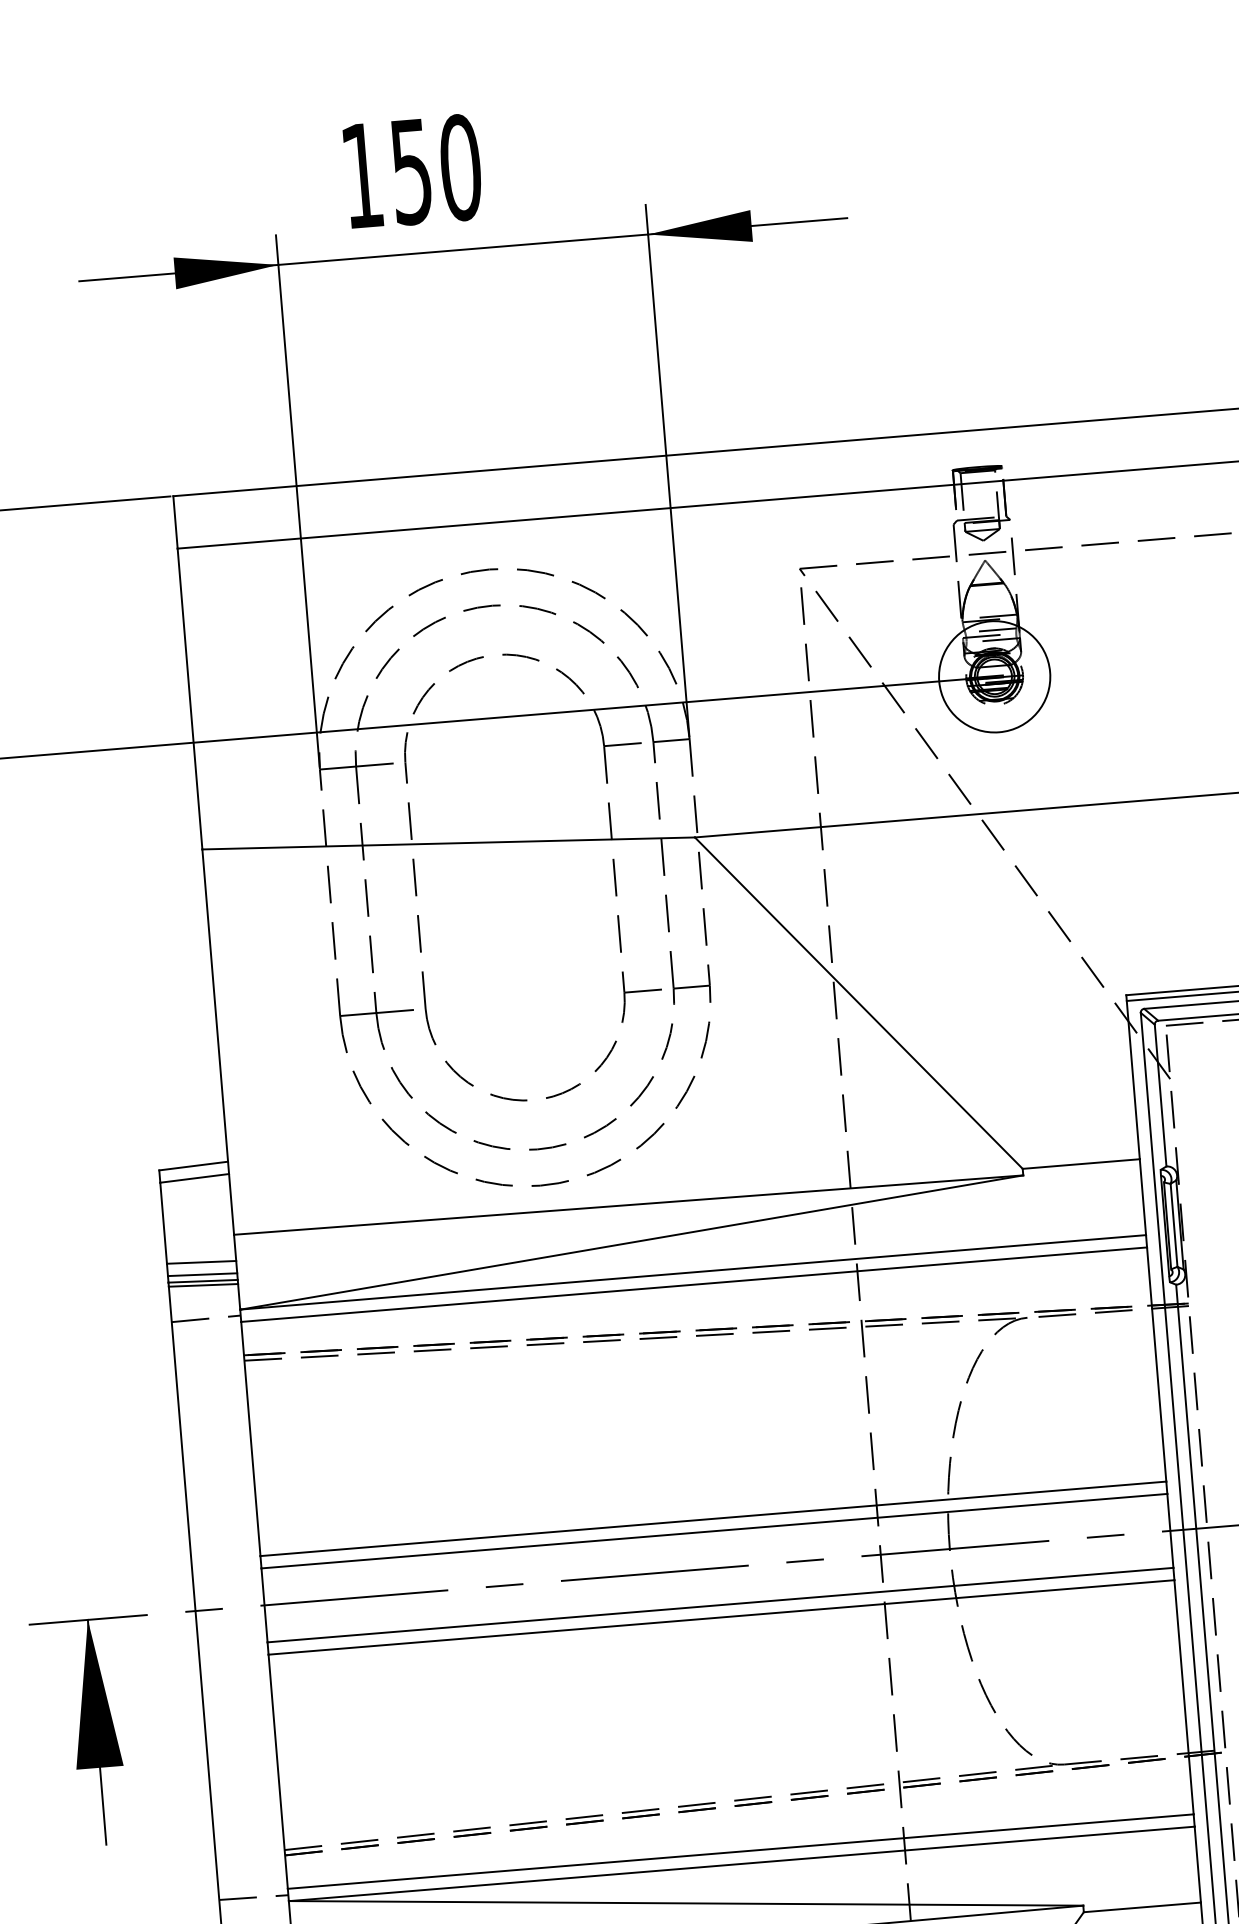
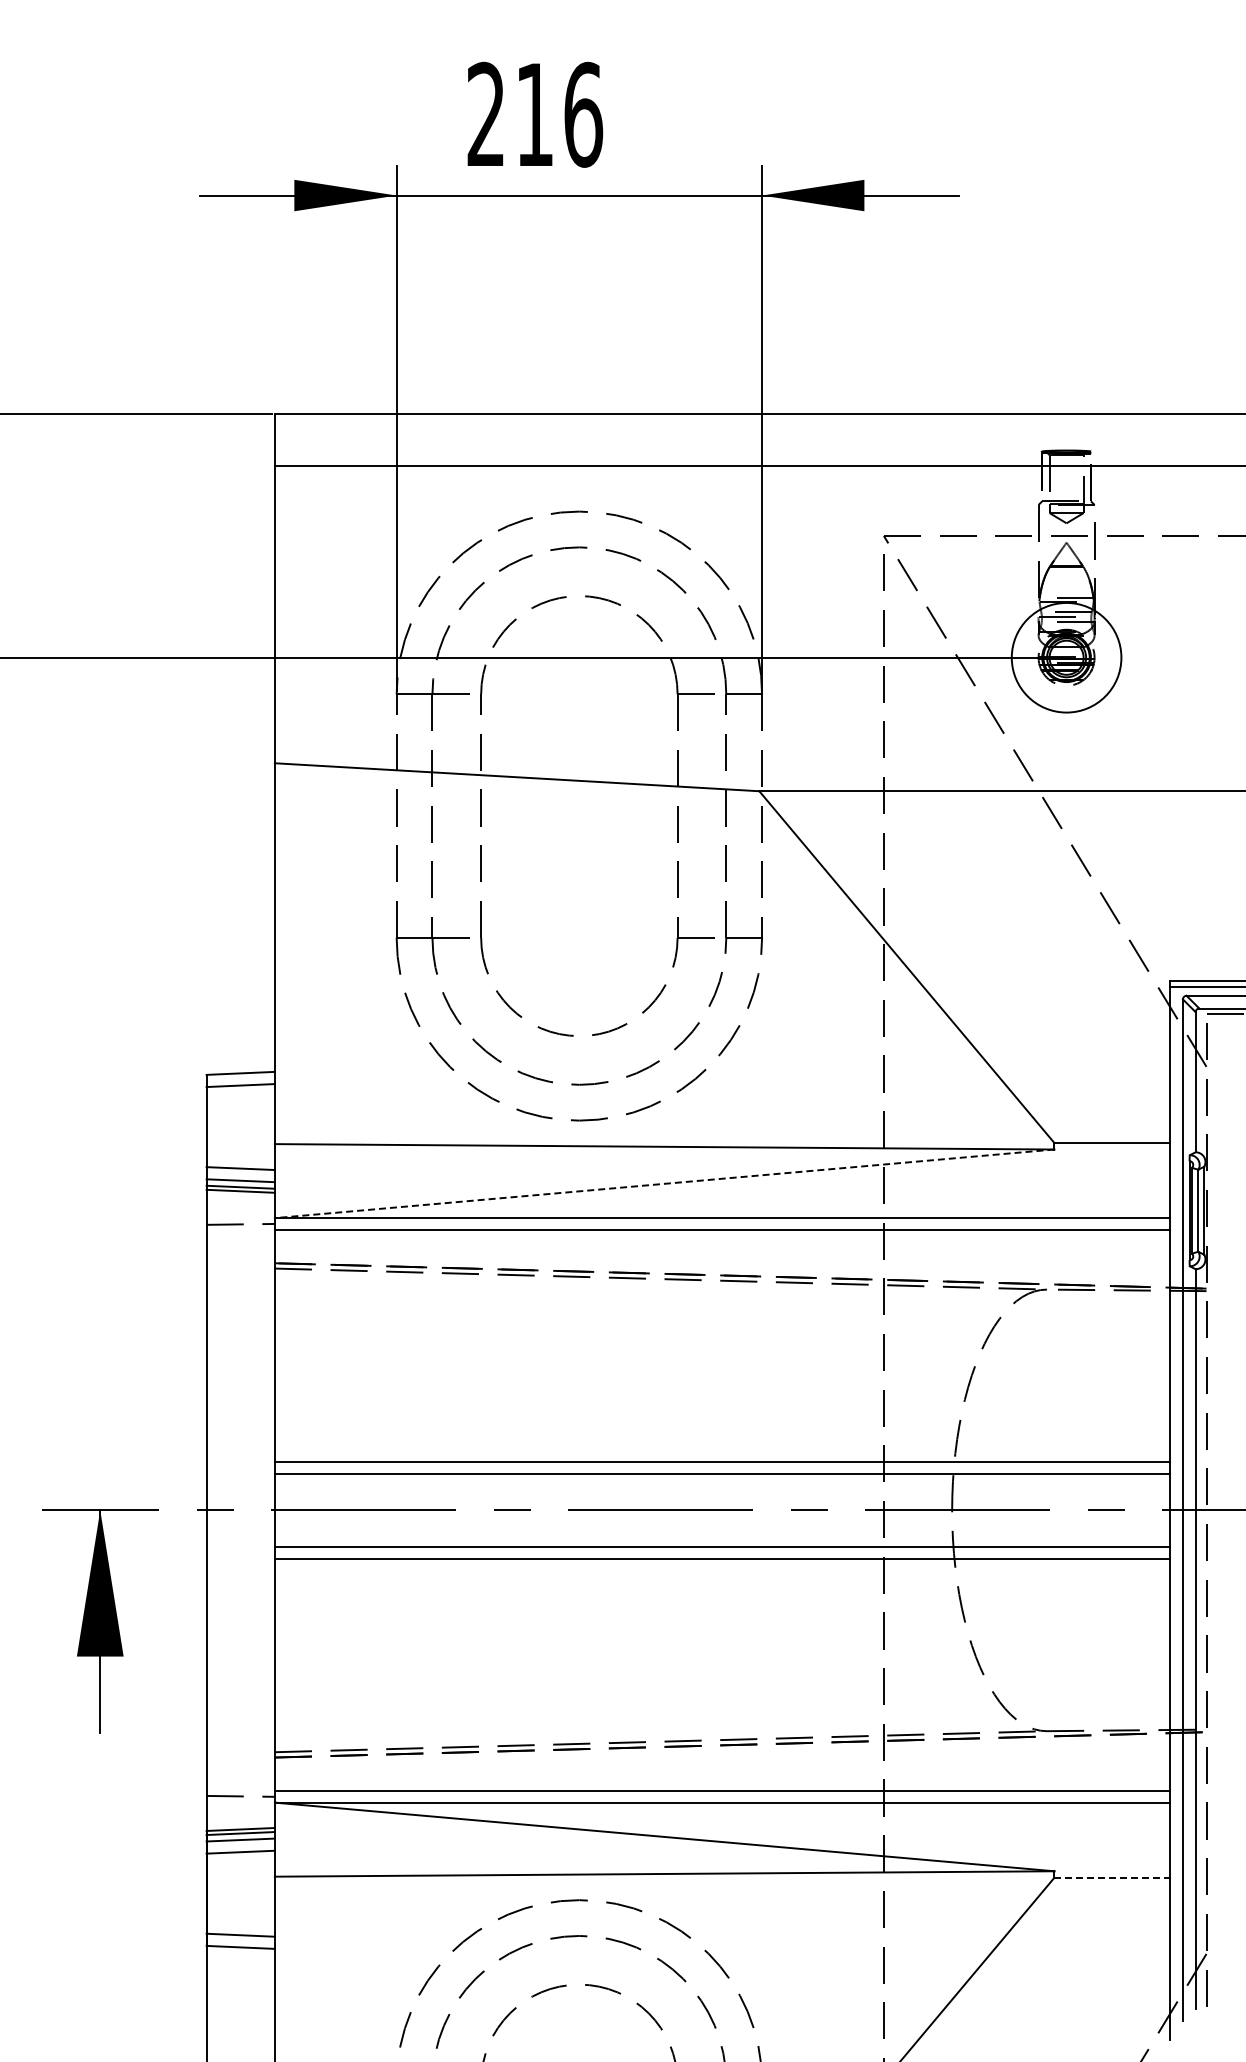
text: (412, 171) -> (535, 114), 150 -> 216
line: (632, 1242) -> (665, 1183), solid -> dashed
line: (1142, 1907) -> (1112, 1877), solid -> dashed

